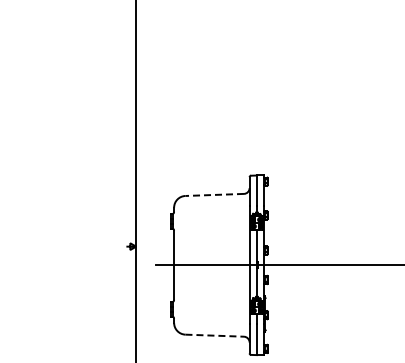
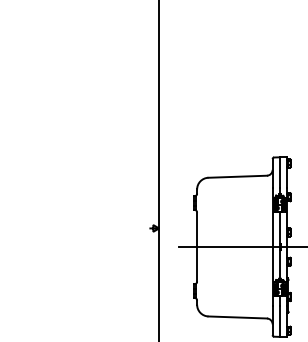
line: (214, 194) -> (237, 176), dashed -> solid
line: (215, 335) -> (238, 317), dashed -> solid

